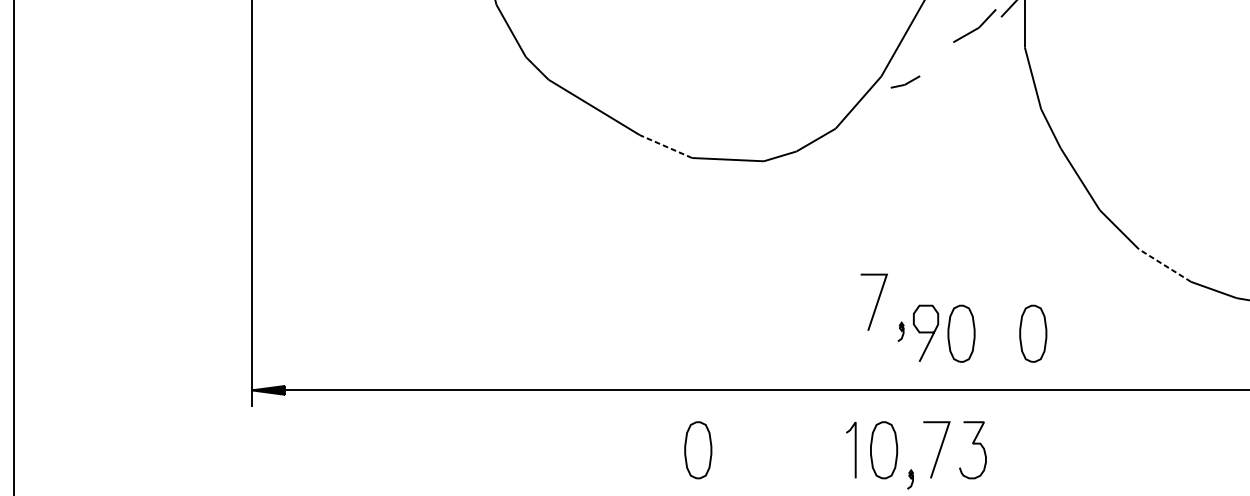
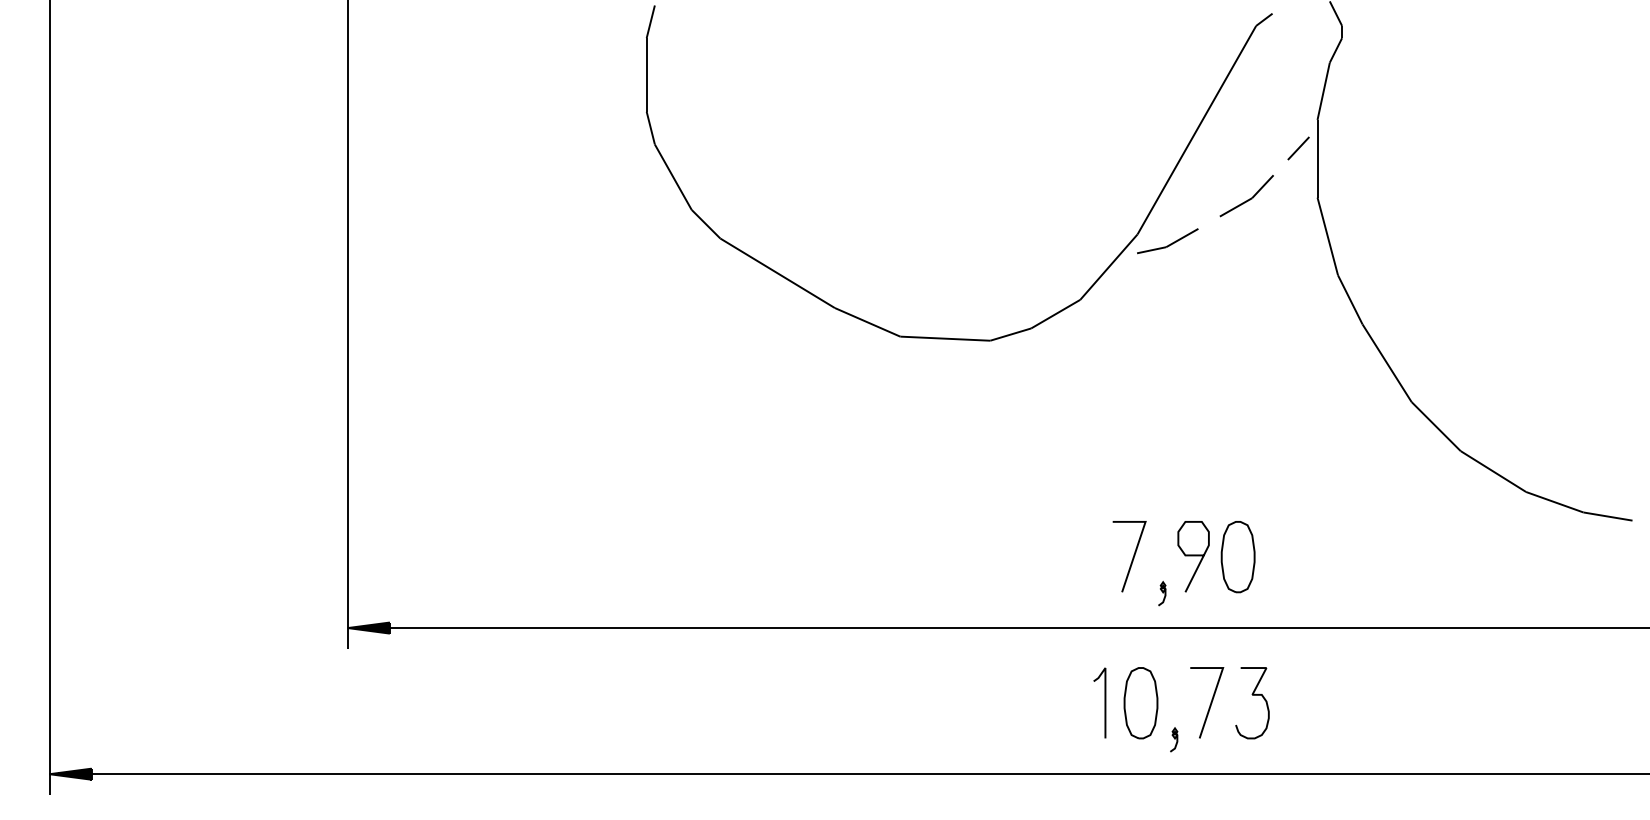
part: (974, 26) -> (1246, 196), moved
part: (905, 82) -> (1167, 241), size x1.67
line: (665, 146) -> (867, 322), dashed -> solid
line: (1165, 265) -> (1493, 471), dashed -> solid
line: (876, 303) -> (1132, 557), moved
part: (901, 331) -> (1162, 593), moved
part: (1032, 334) -> (1327, 557), removed
part: (697, 450) -> (907, 703), removed

